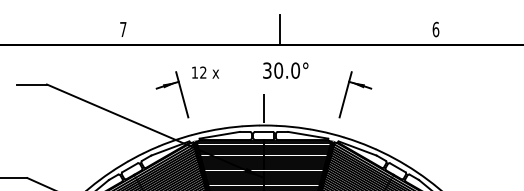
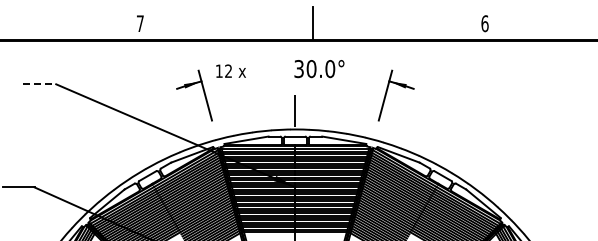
line: (31, 84) -> (39, 84), solid -> dashed

